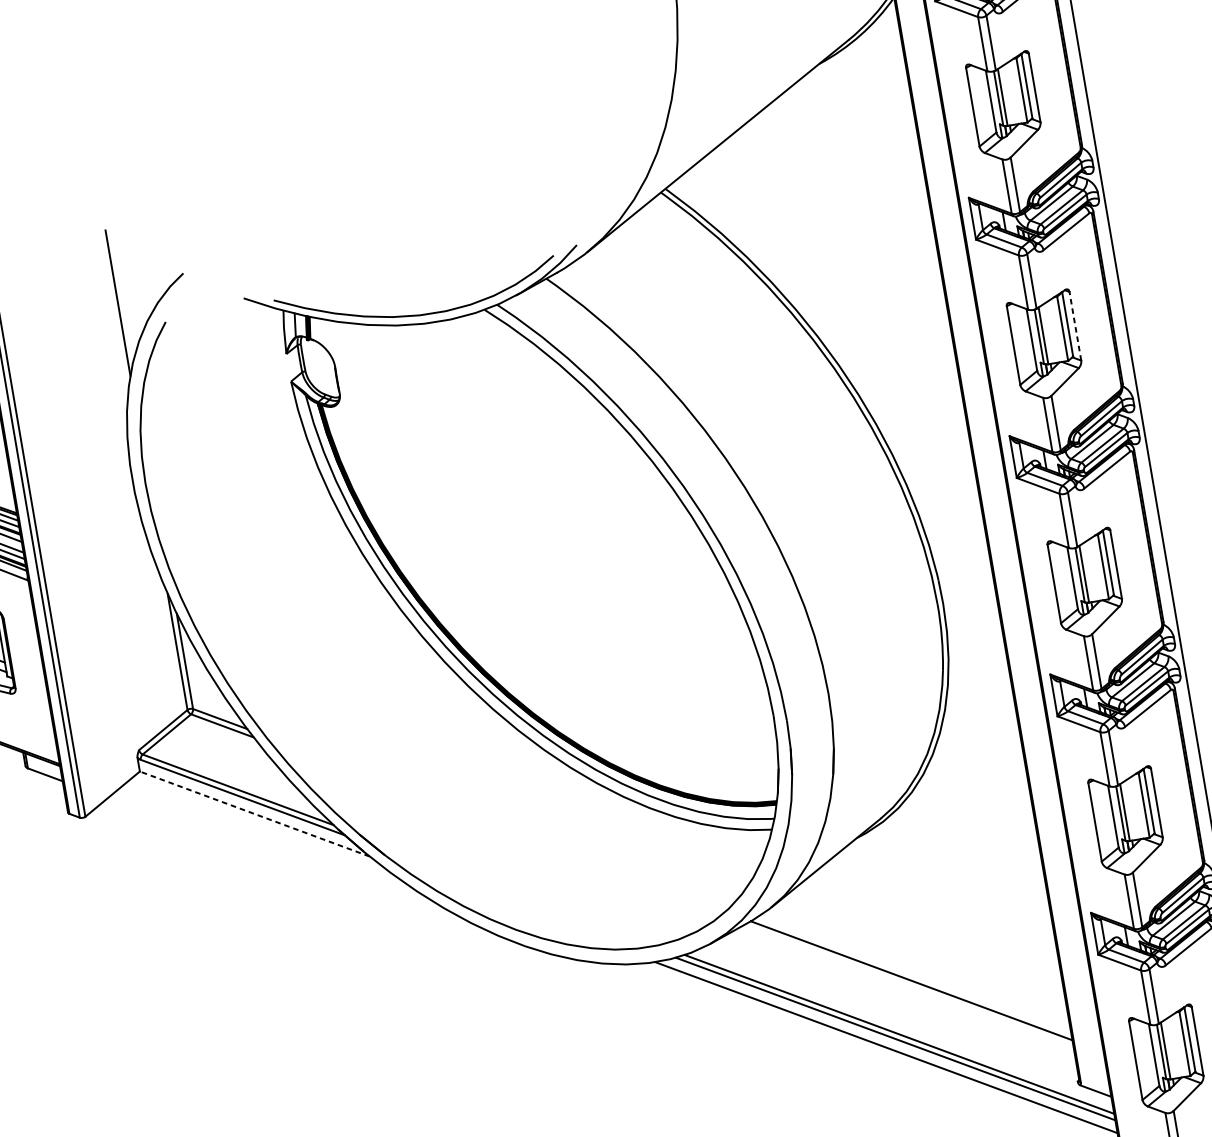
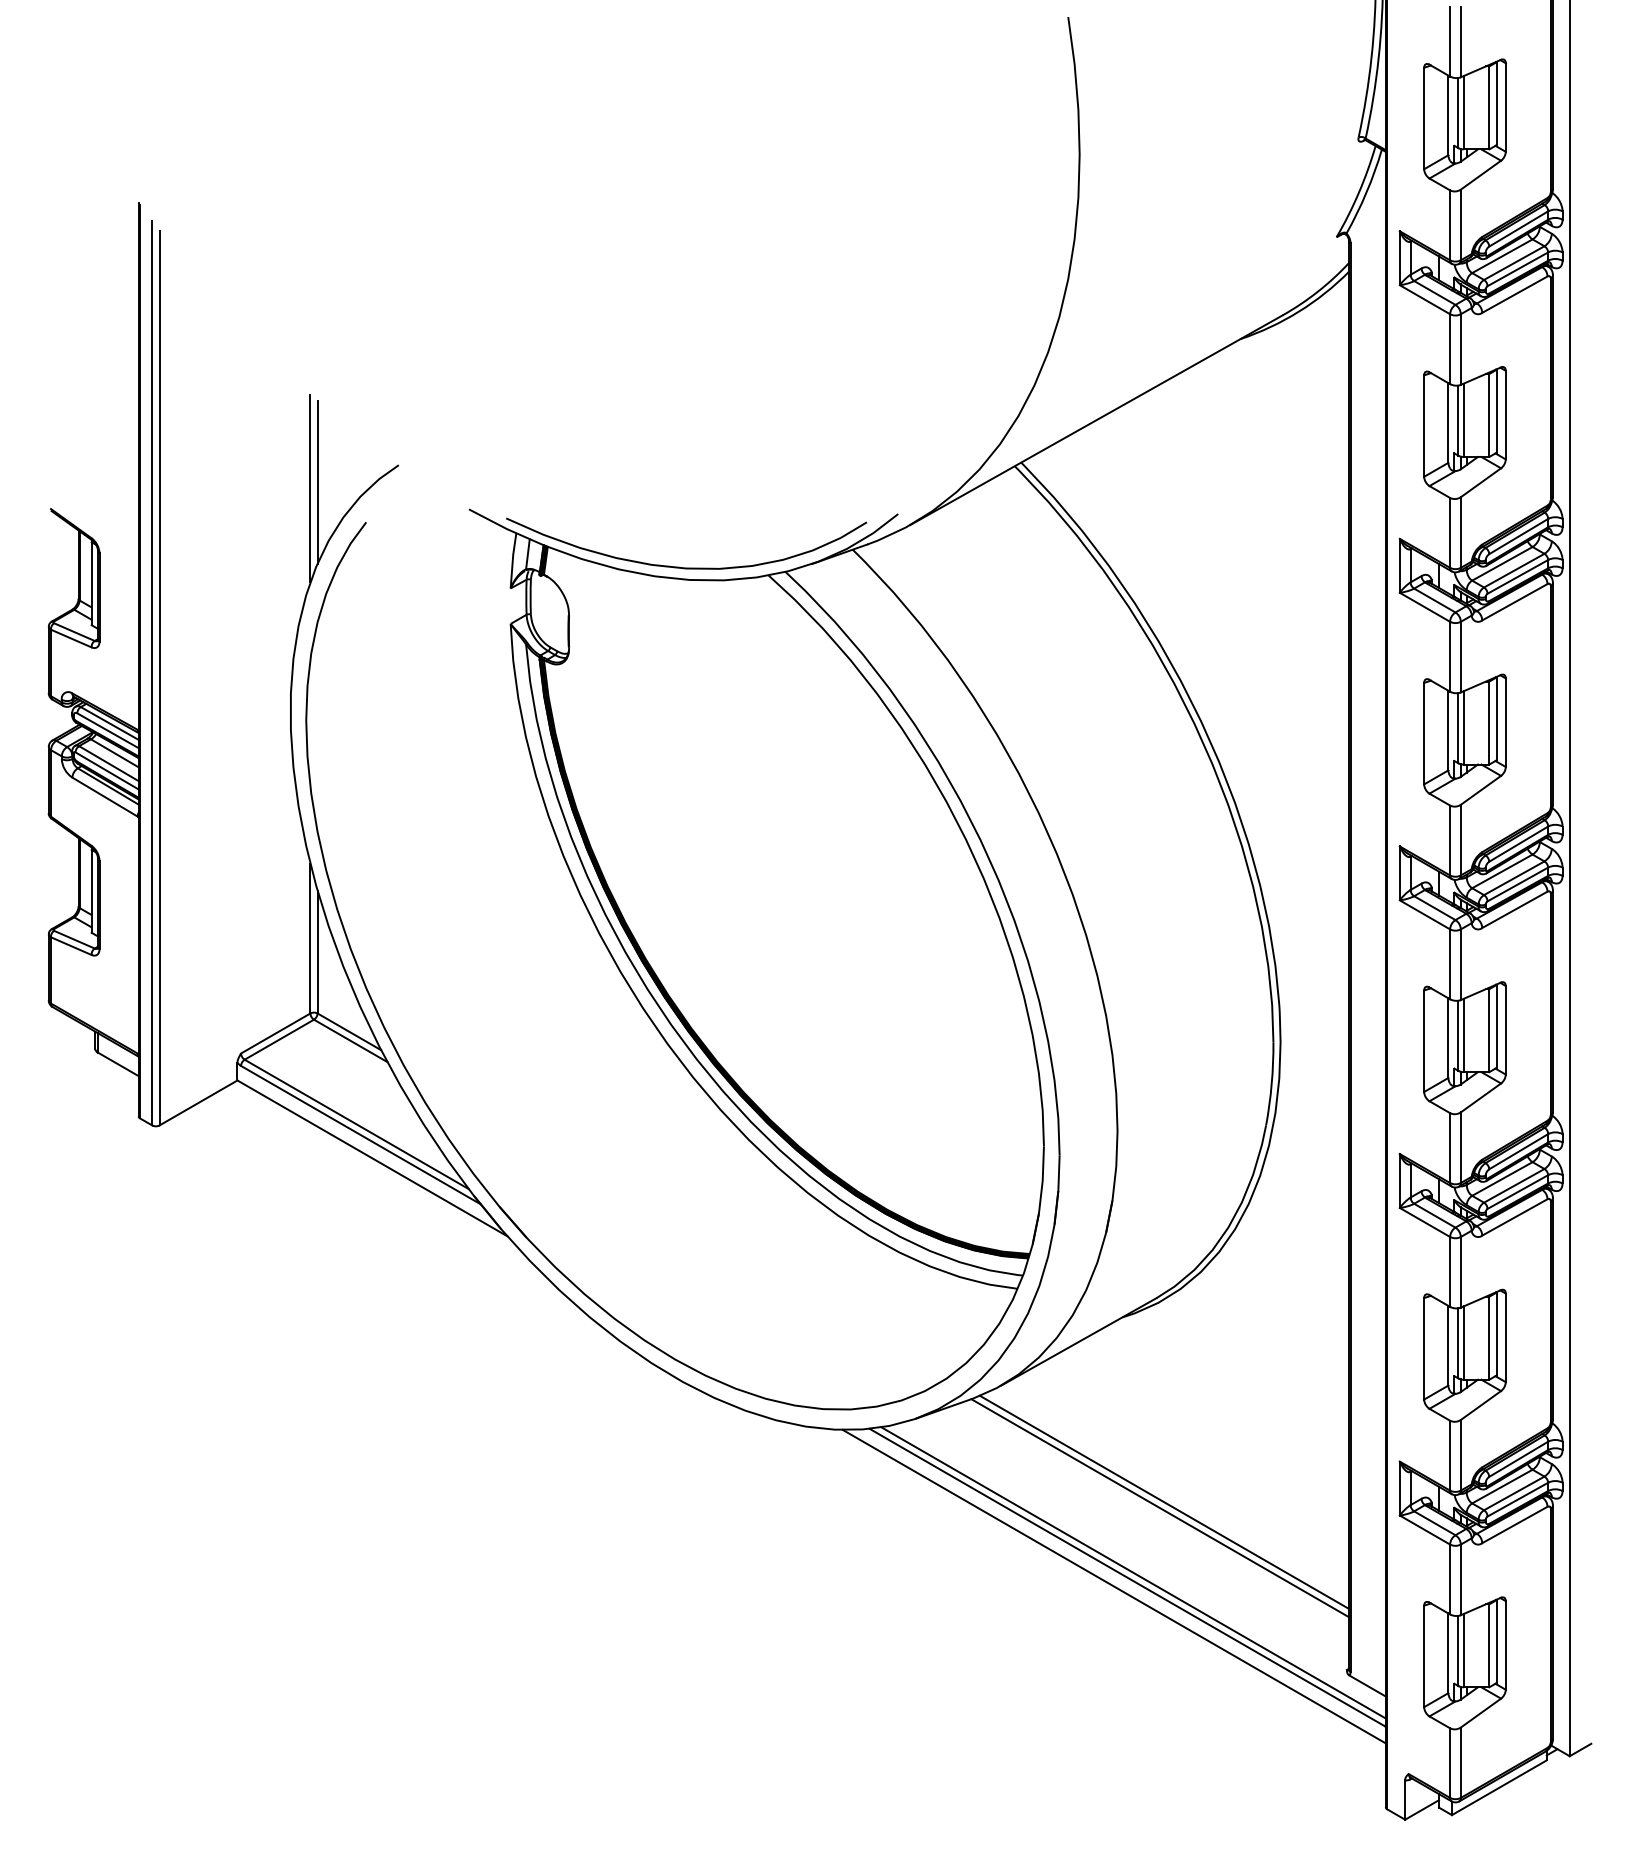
line: (122, 297) -> (317, 482), added
line: (1075, 326) -> (1505, 722), dashed -> solid
line: (254, 814) -> (372, 1158), dashed -> solid
line: (914, 975) -> (1164, 1501), added

